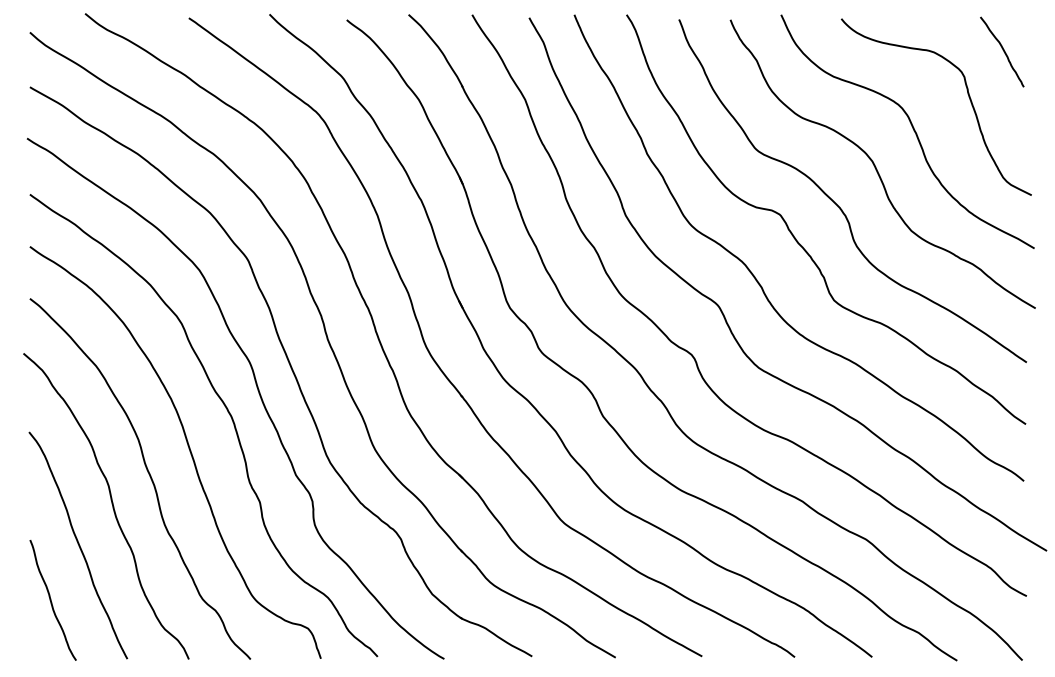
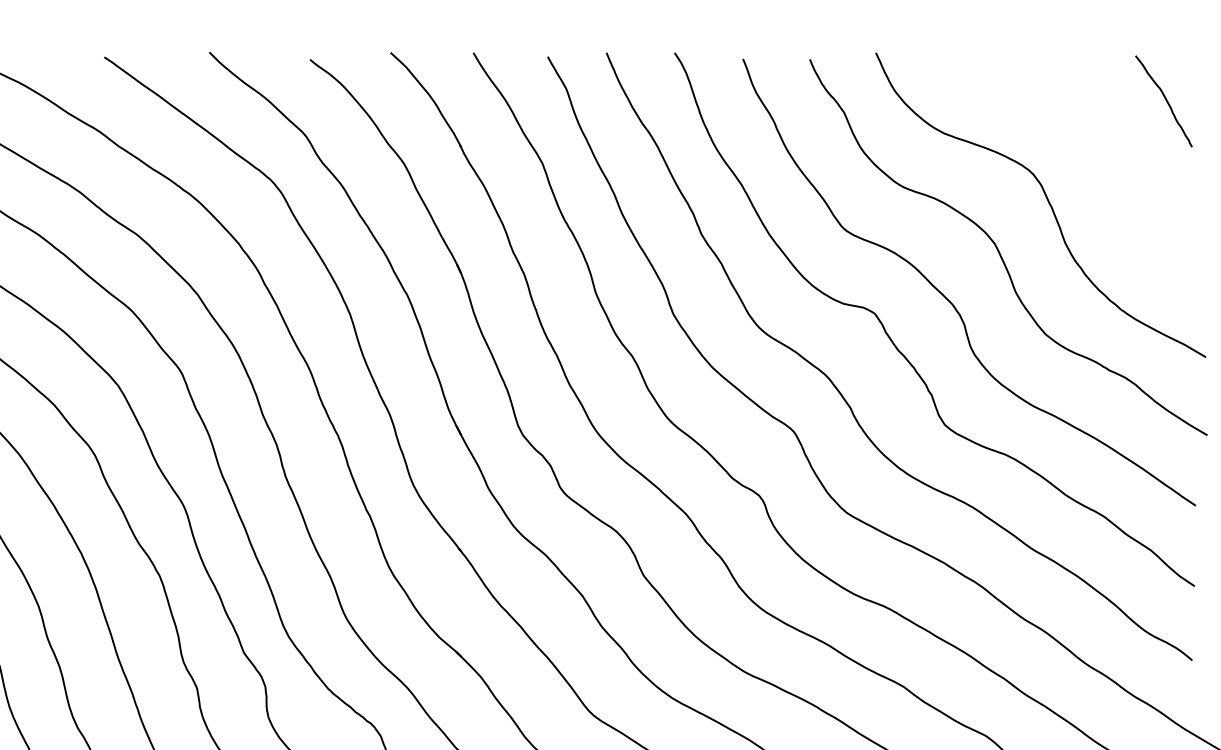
curve: (967, 94) -> (1118, 156), removed

